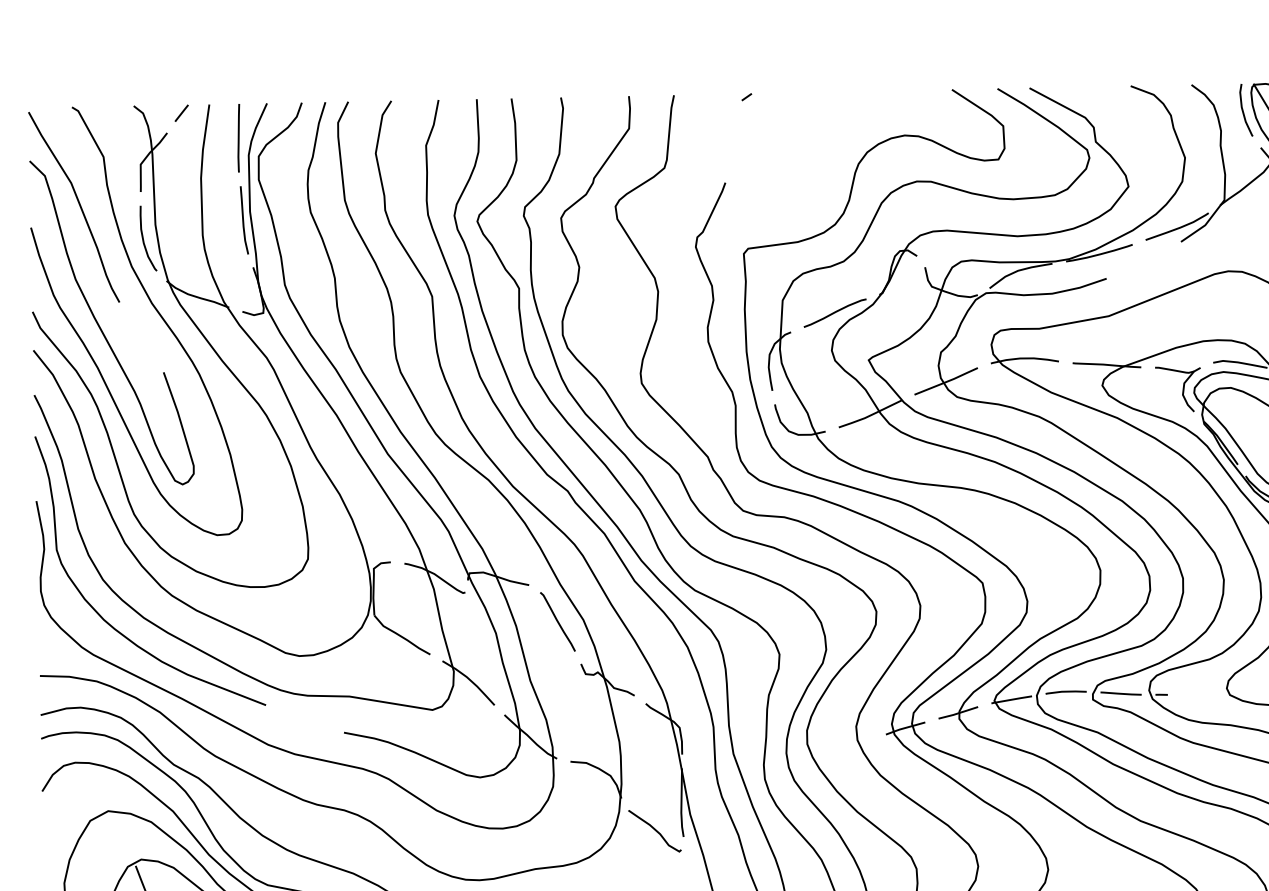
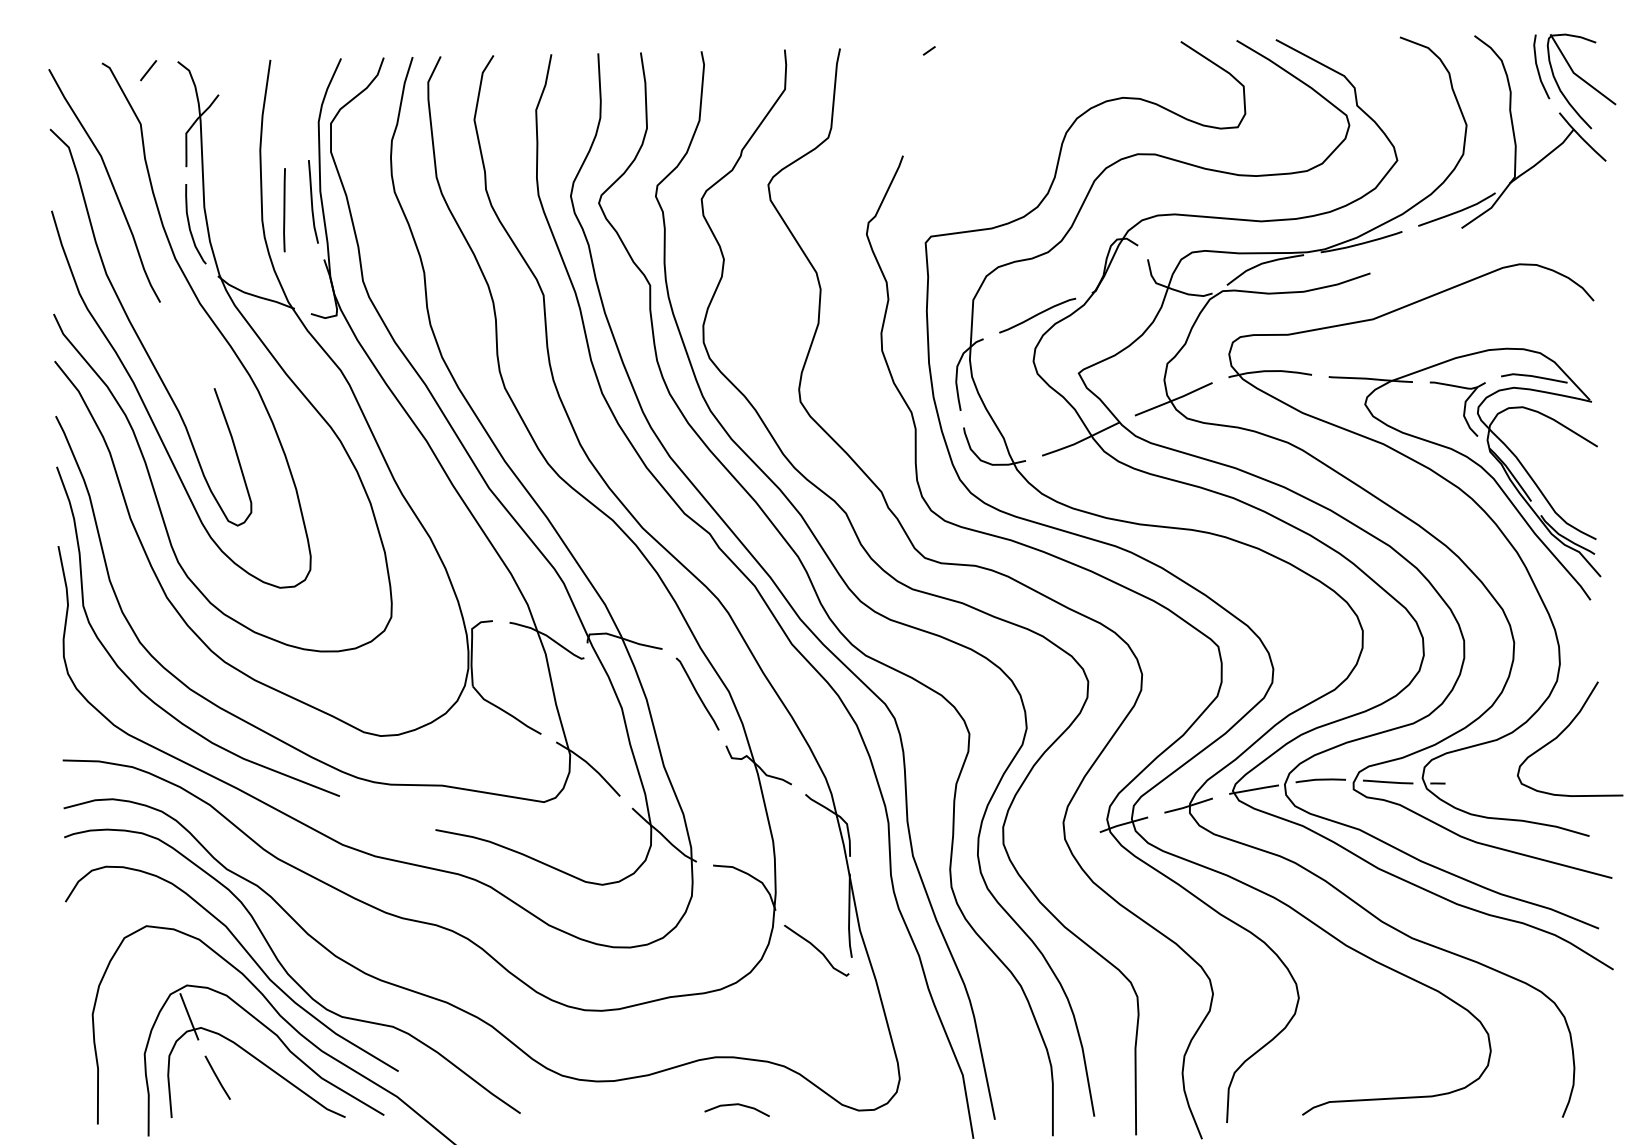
line: (181, 113) -> (148, 70), moved
line: (238, 138) -> (284, 210), moved

